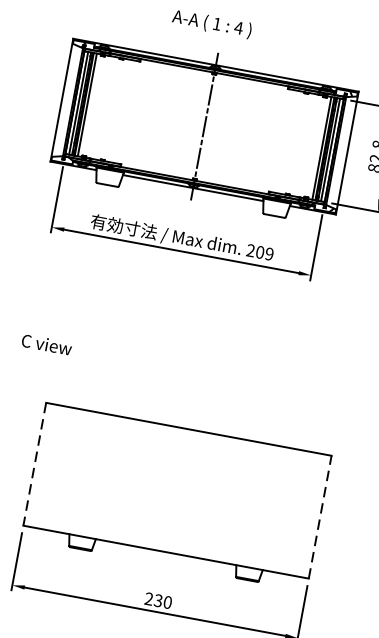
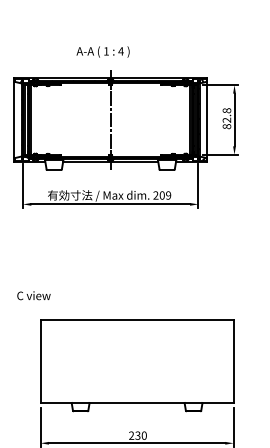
text: (46, 344) -> (33, 295), moved
line: (34, 464) -> (40, 361), dashed -> solid
line: (319, 517) -> (233, 361), dashed -> solid

